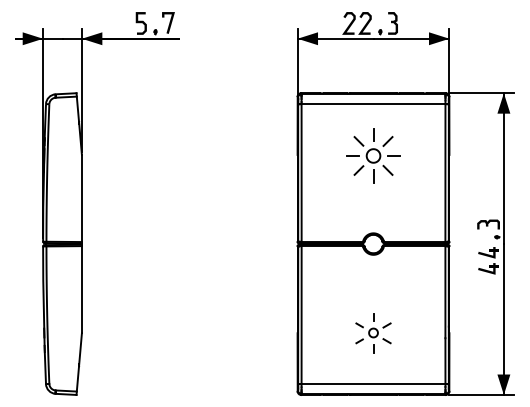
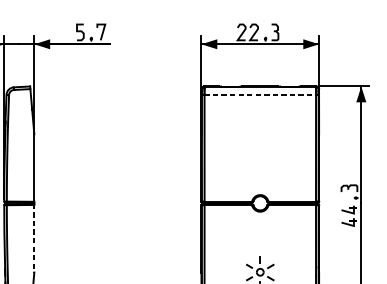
line: (373, 104) -> (260, 95), solid -> dashed
part: (373, 155) -> (260, 134), removed
line: (81, 289) -> (34, 238), solid -> dashed

